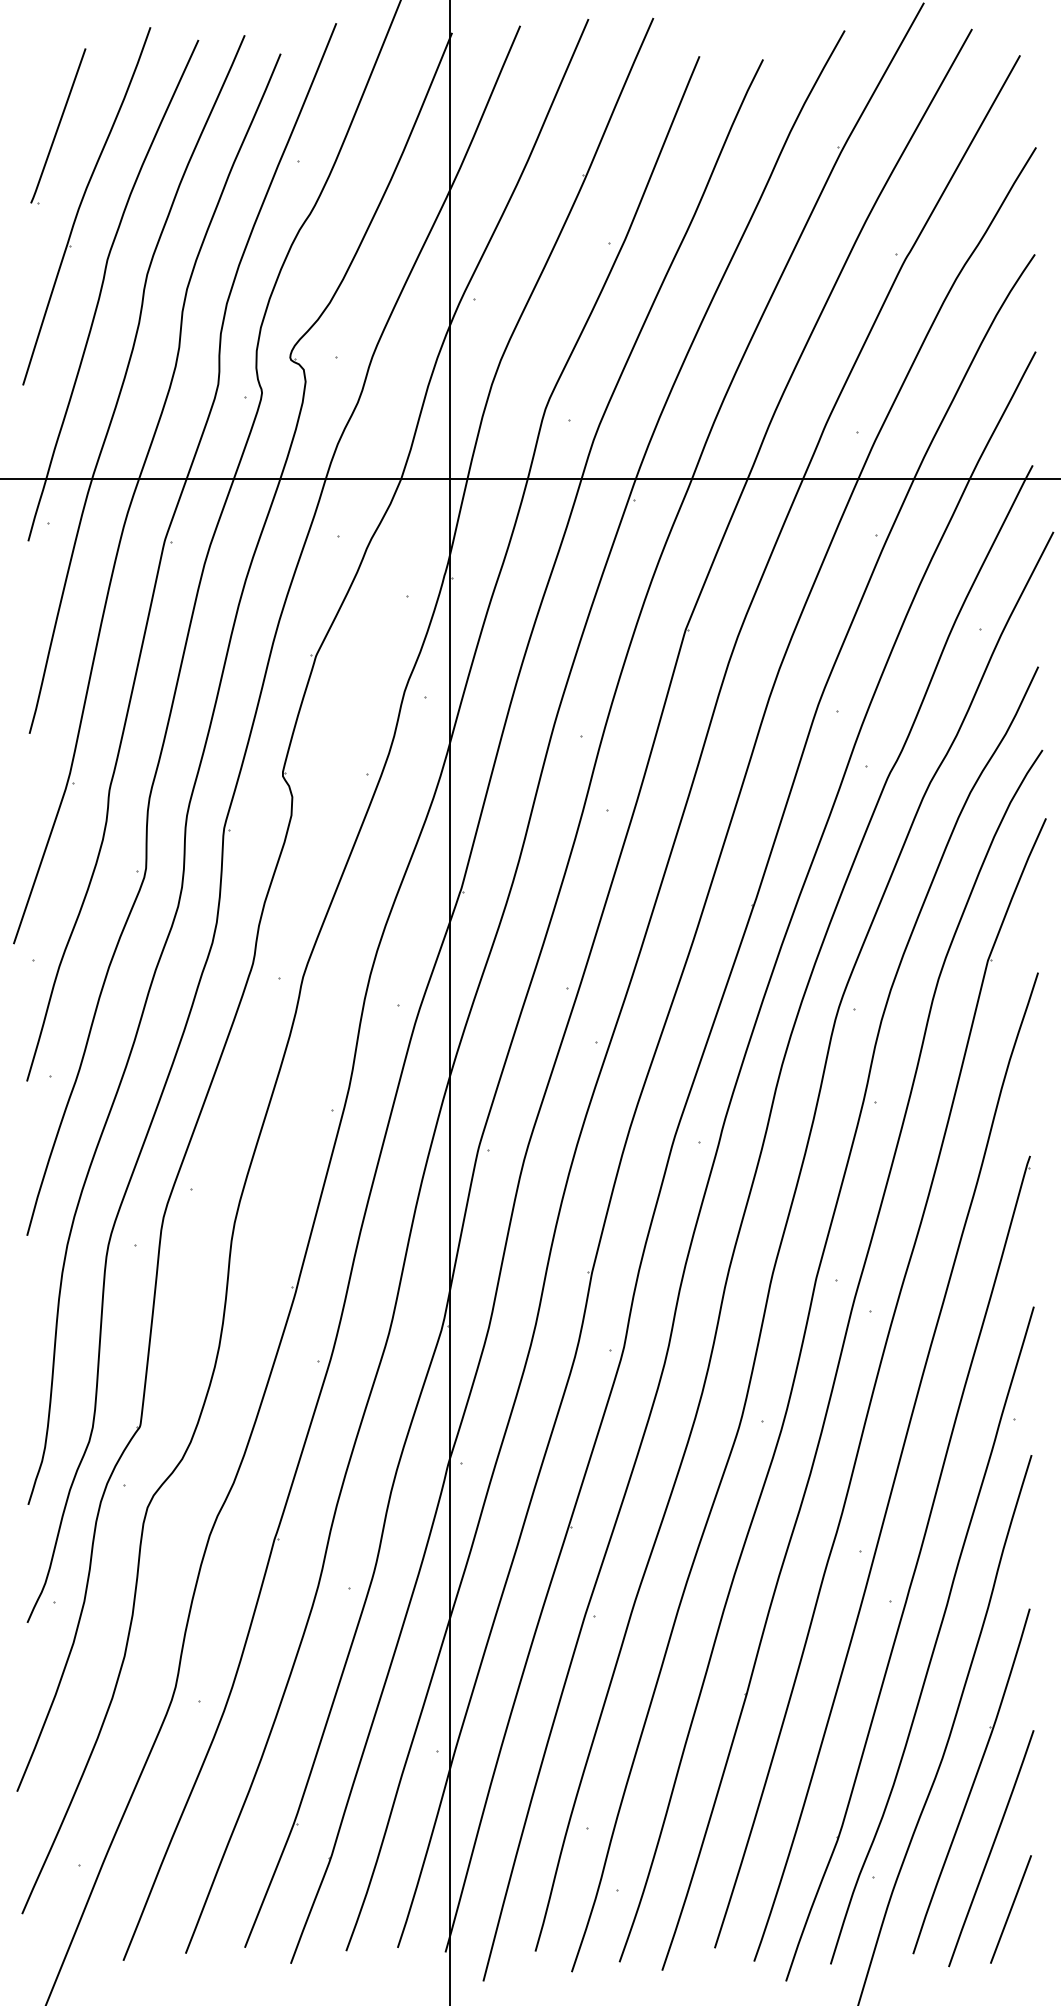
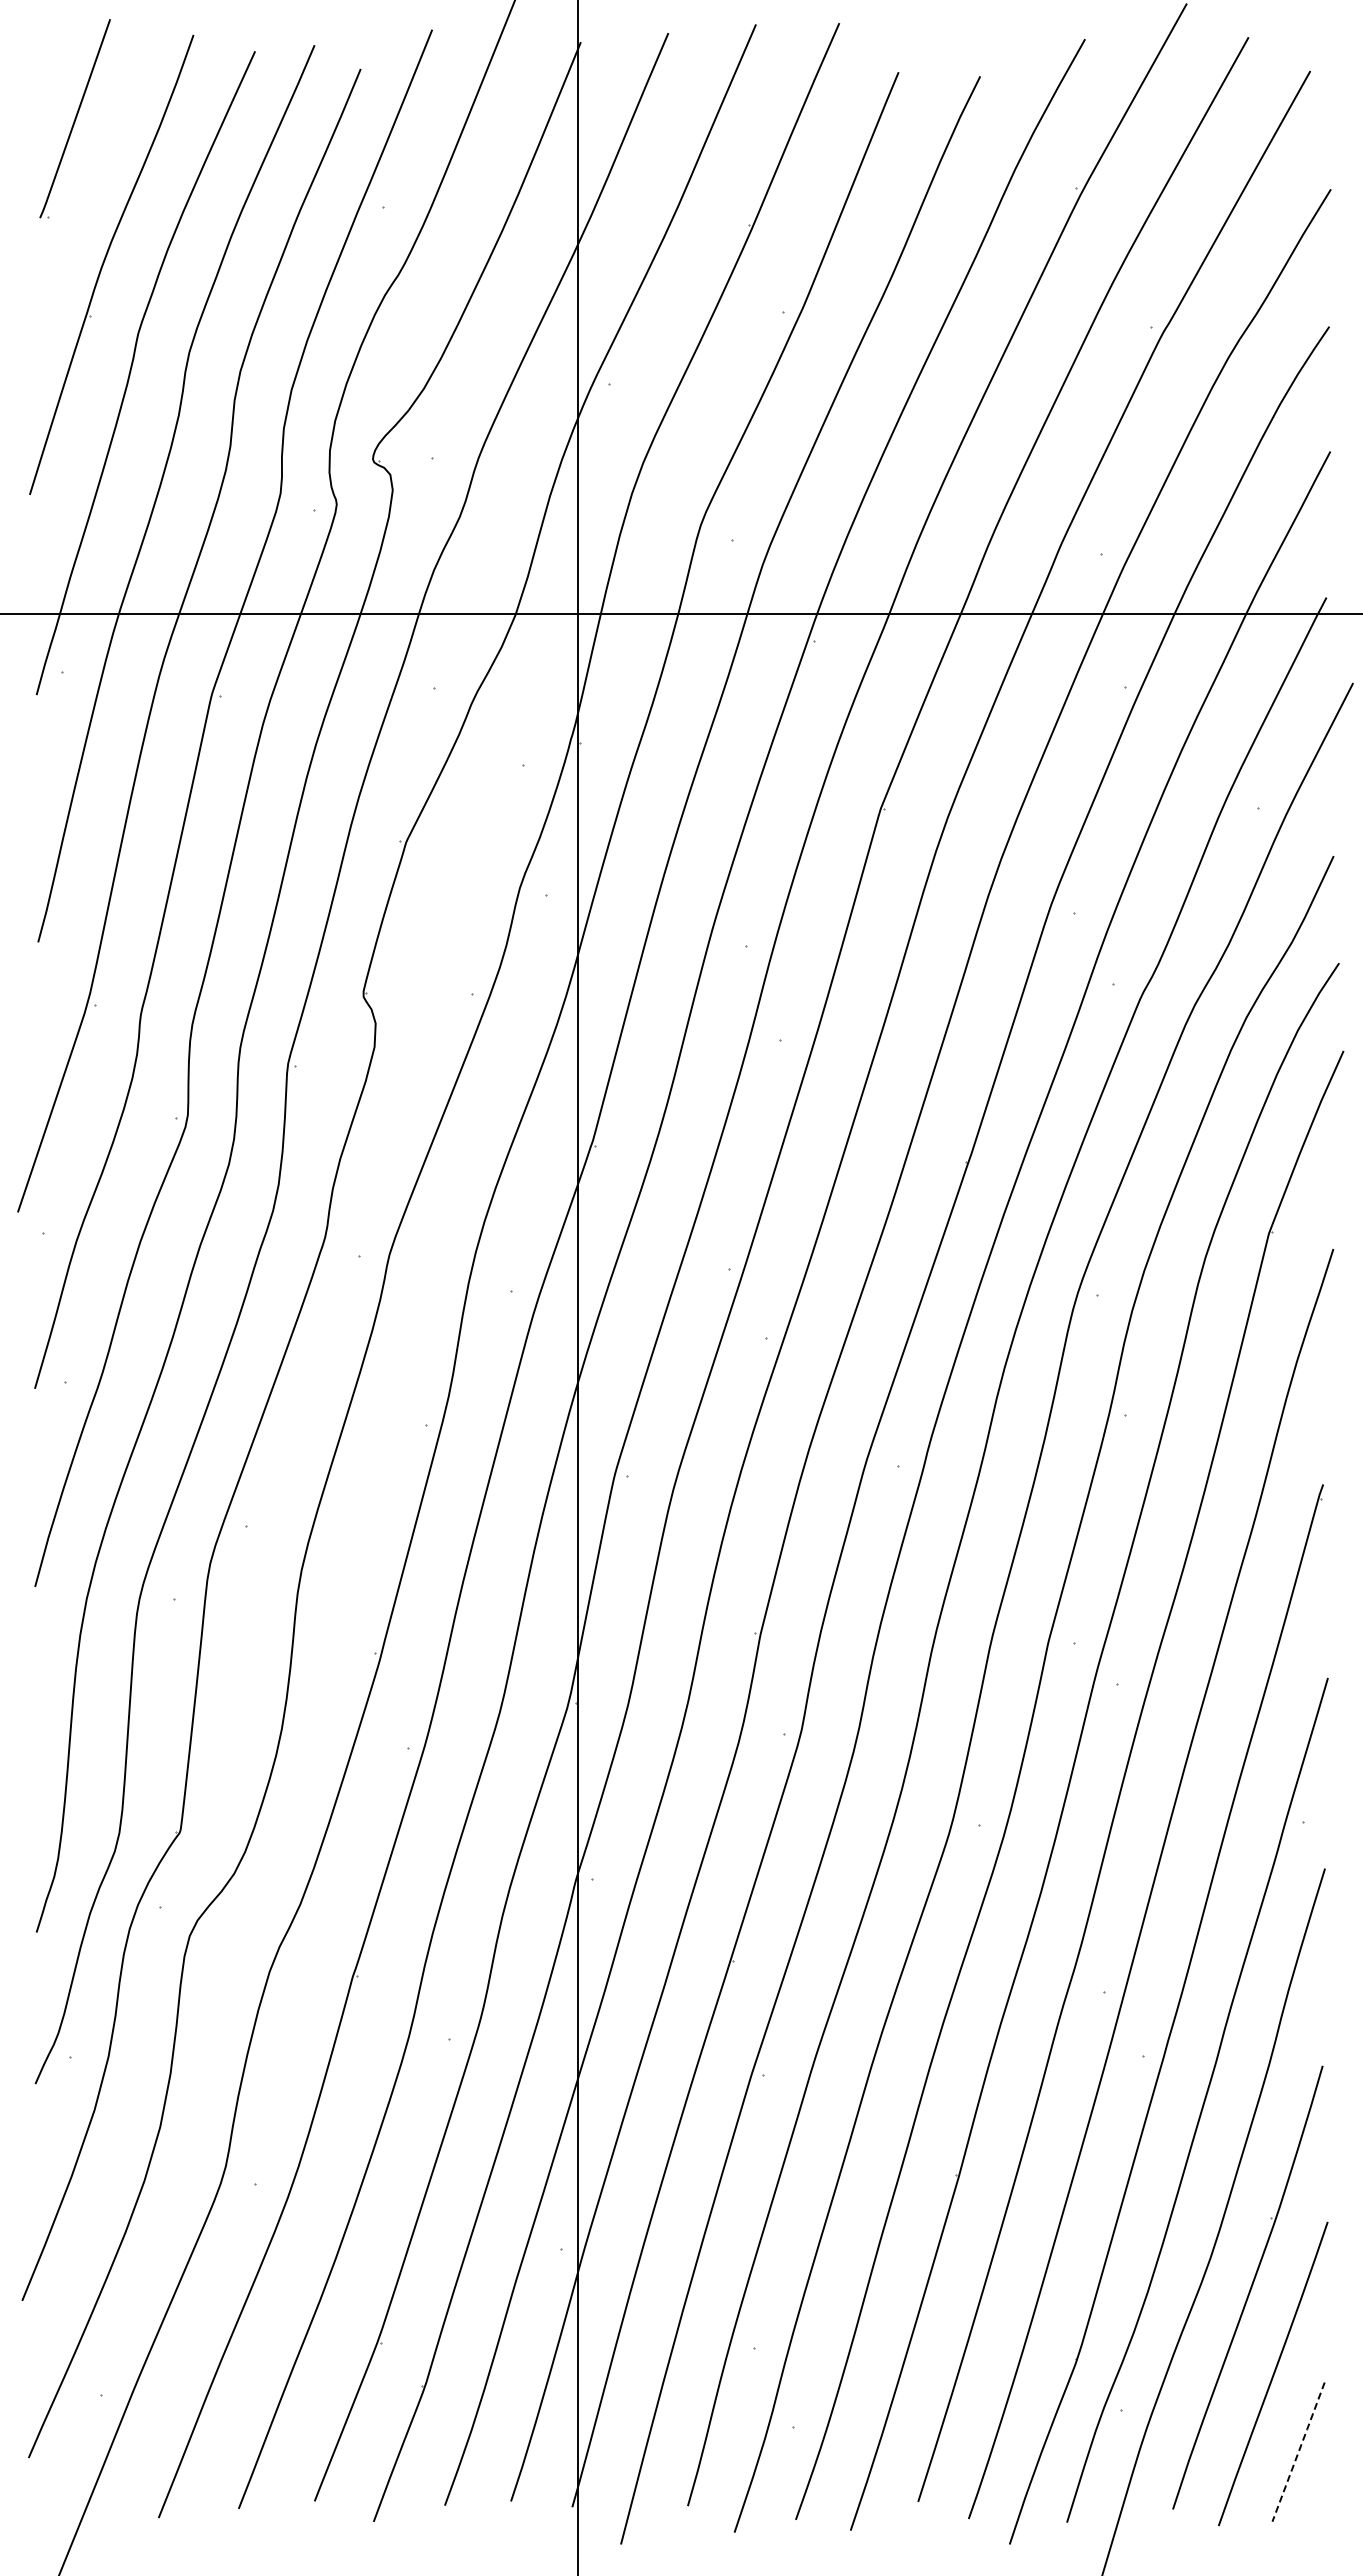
part: (57, 125) -> (74, 118), moved
line: (1010, 1909) -> (1298, 2451), solid -> dashed

